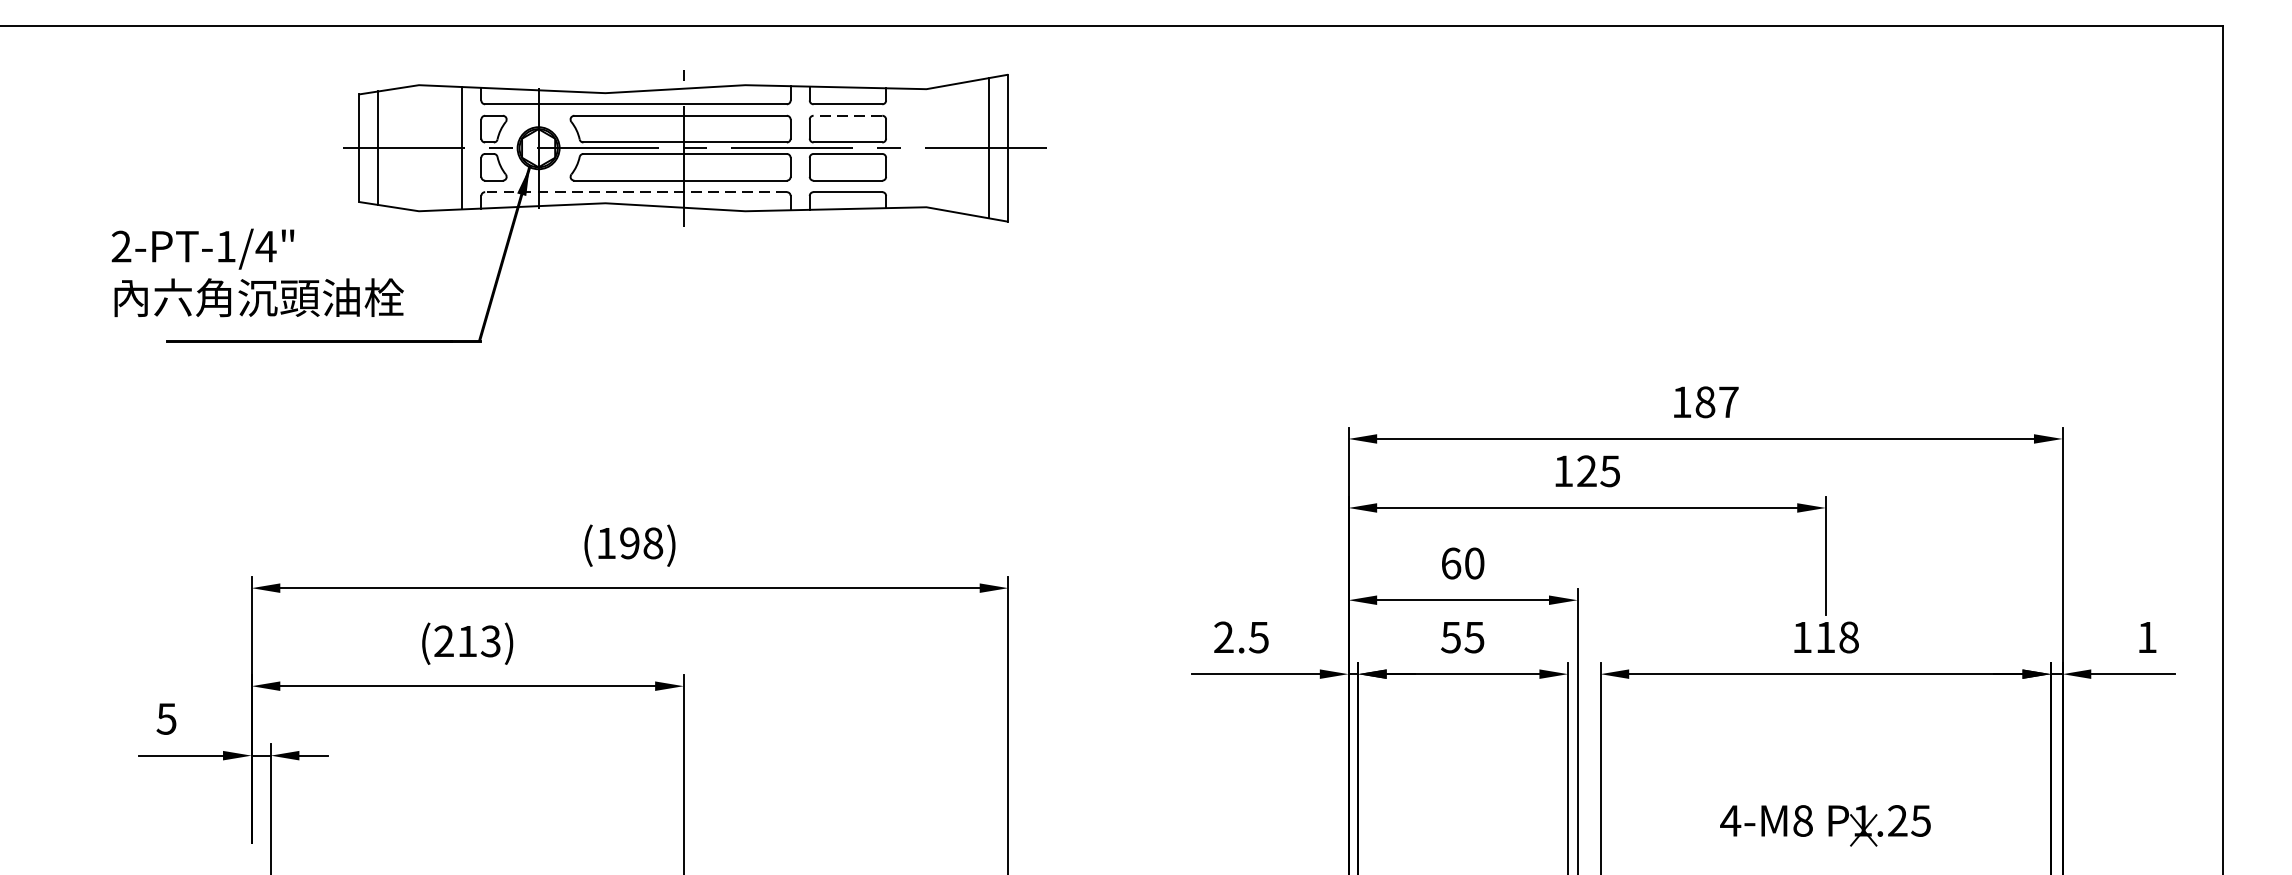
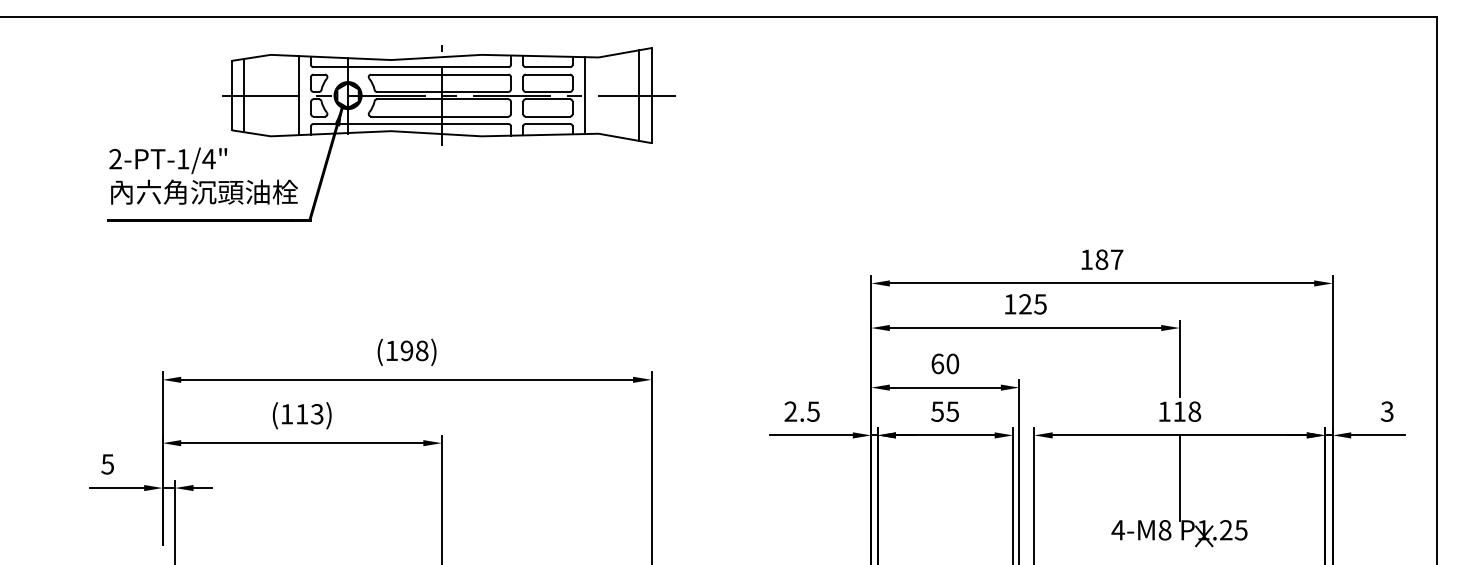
line: (847, 115) -> (547, 74), dashed -> solid
line: (904, 148) -> (584, 95), added
line: (635, 191) -> (410, 123), dashed -> solid
text: (257, 271) -> (203, 175), moved
text: (2147, 637) -> (1387, 411), 1 -> 3
text: (443, 641) -> (286, 414), (213) -> (113)
line: (1825, 739) -> (1179, 477), added

